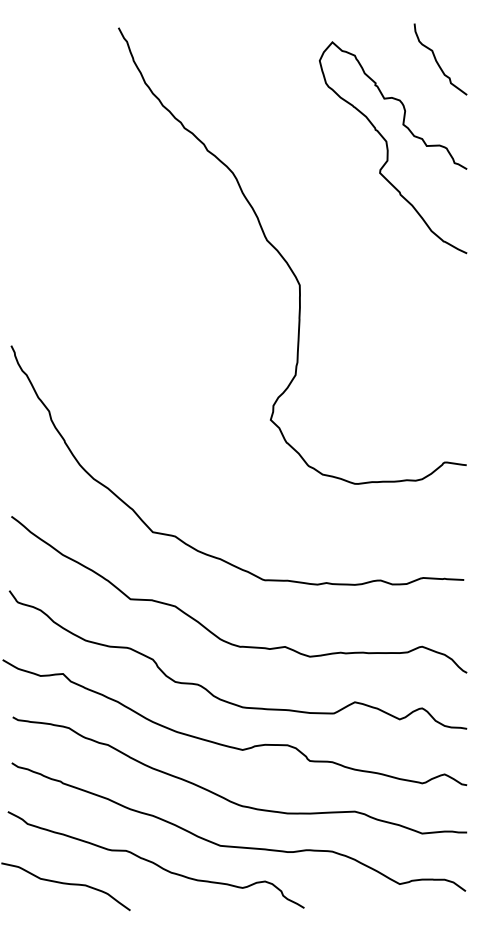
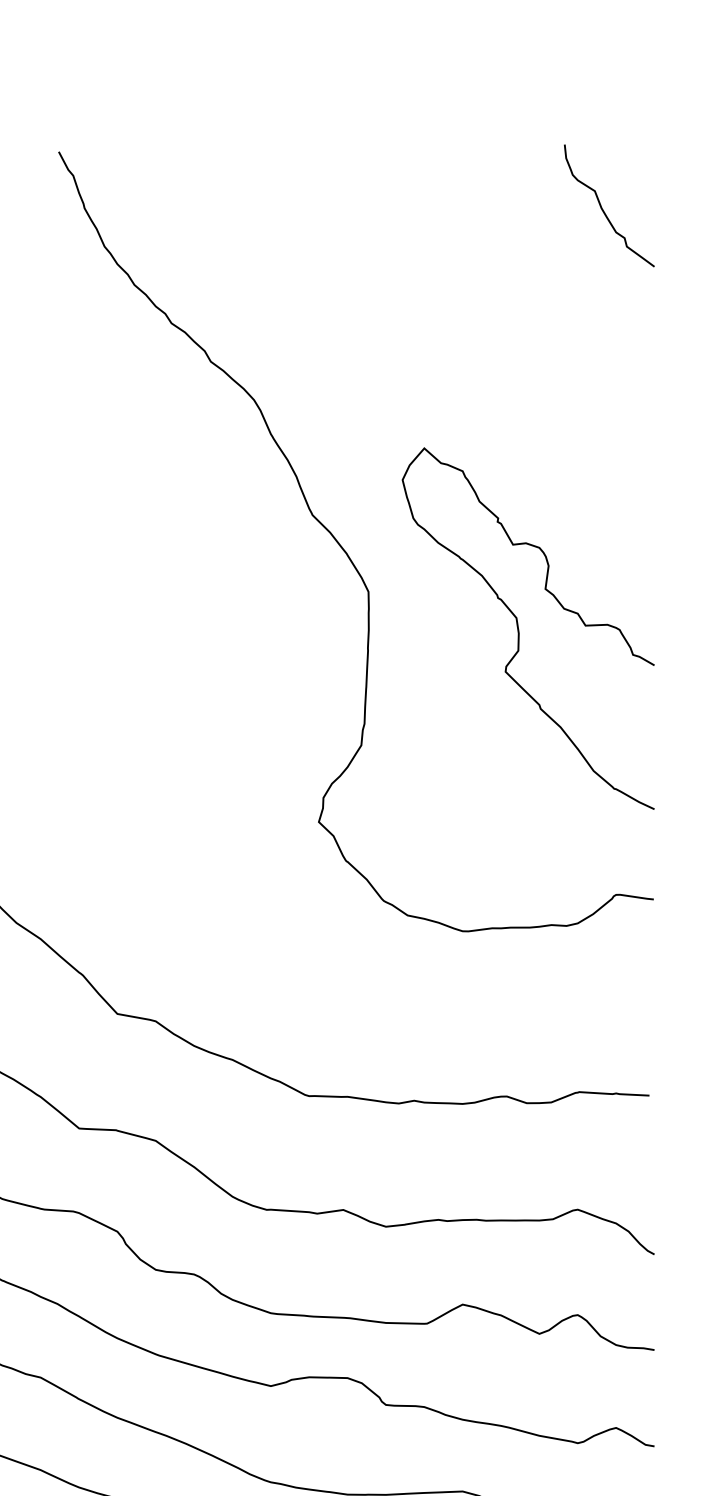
curve: (388, 147) -> (520, 628), moved

